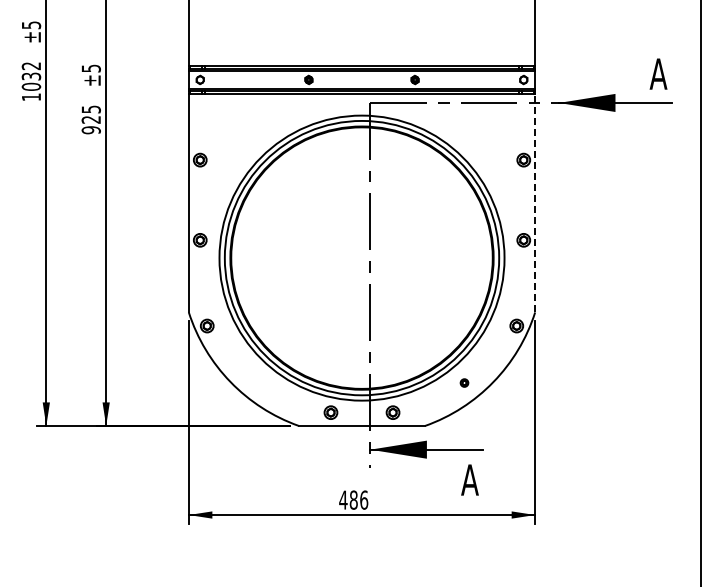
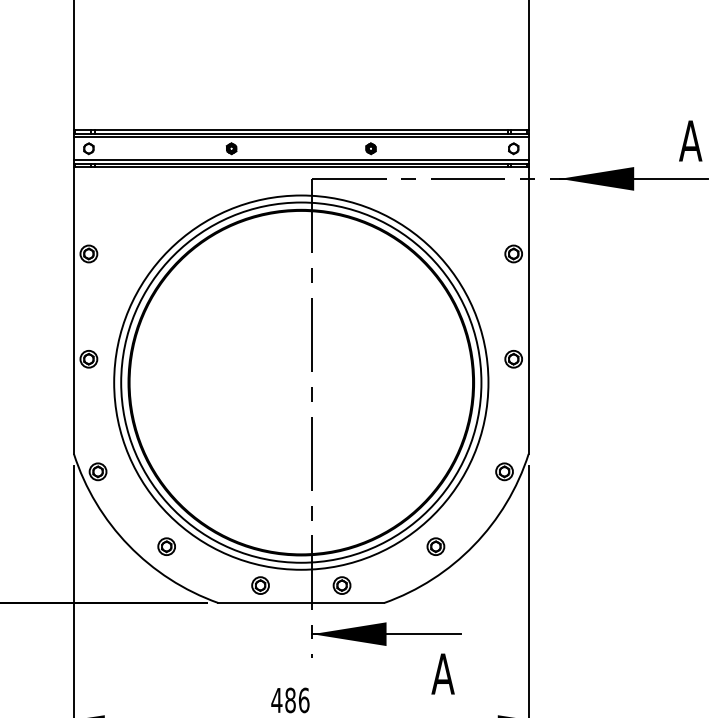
line: (535, 202) -> (529, 309), dashed -> solid
part: (259, 382) -> (166, 545), added
part: (464, 382) -> (435, 545), size x1.67

